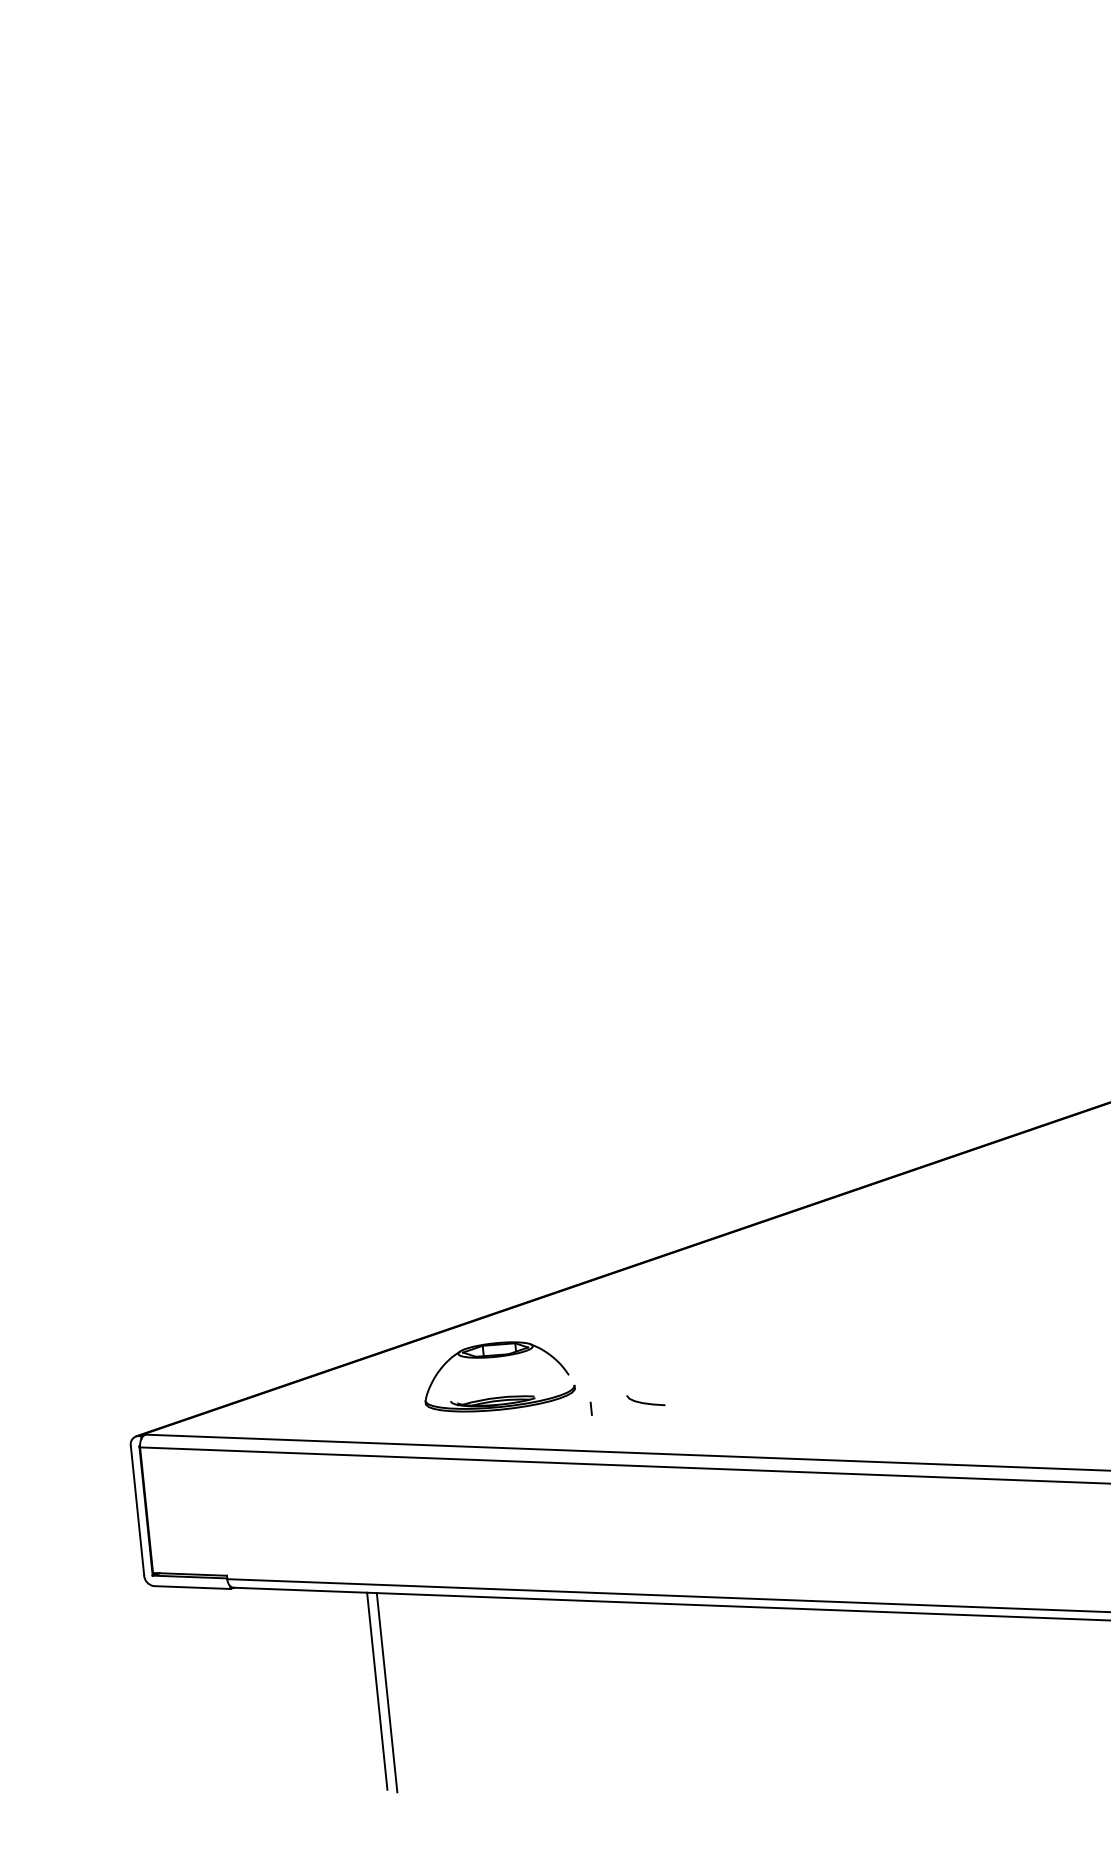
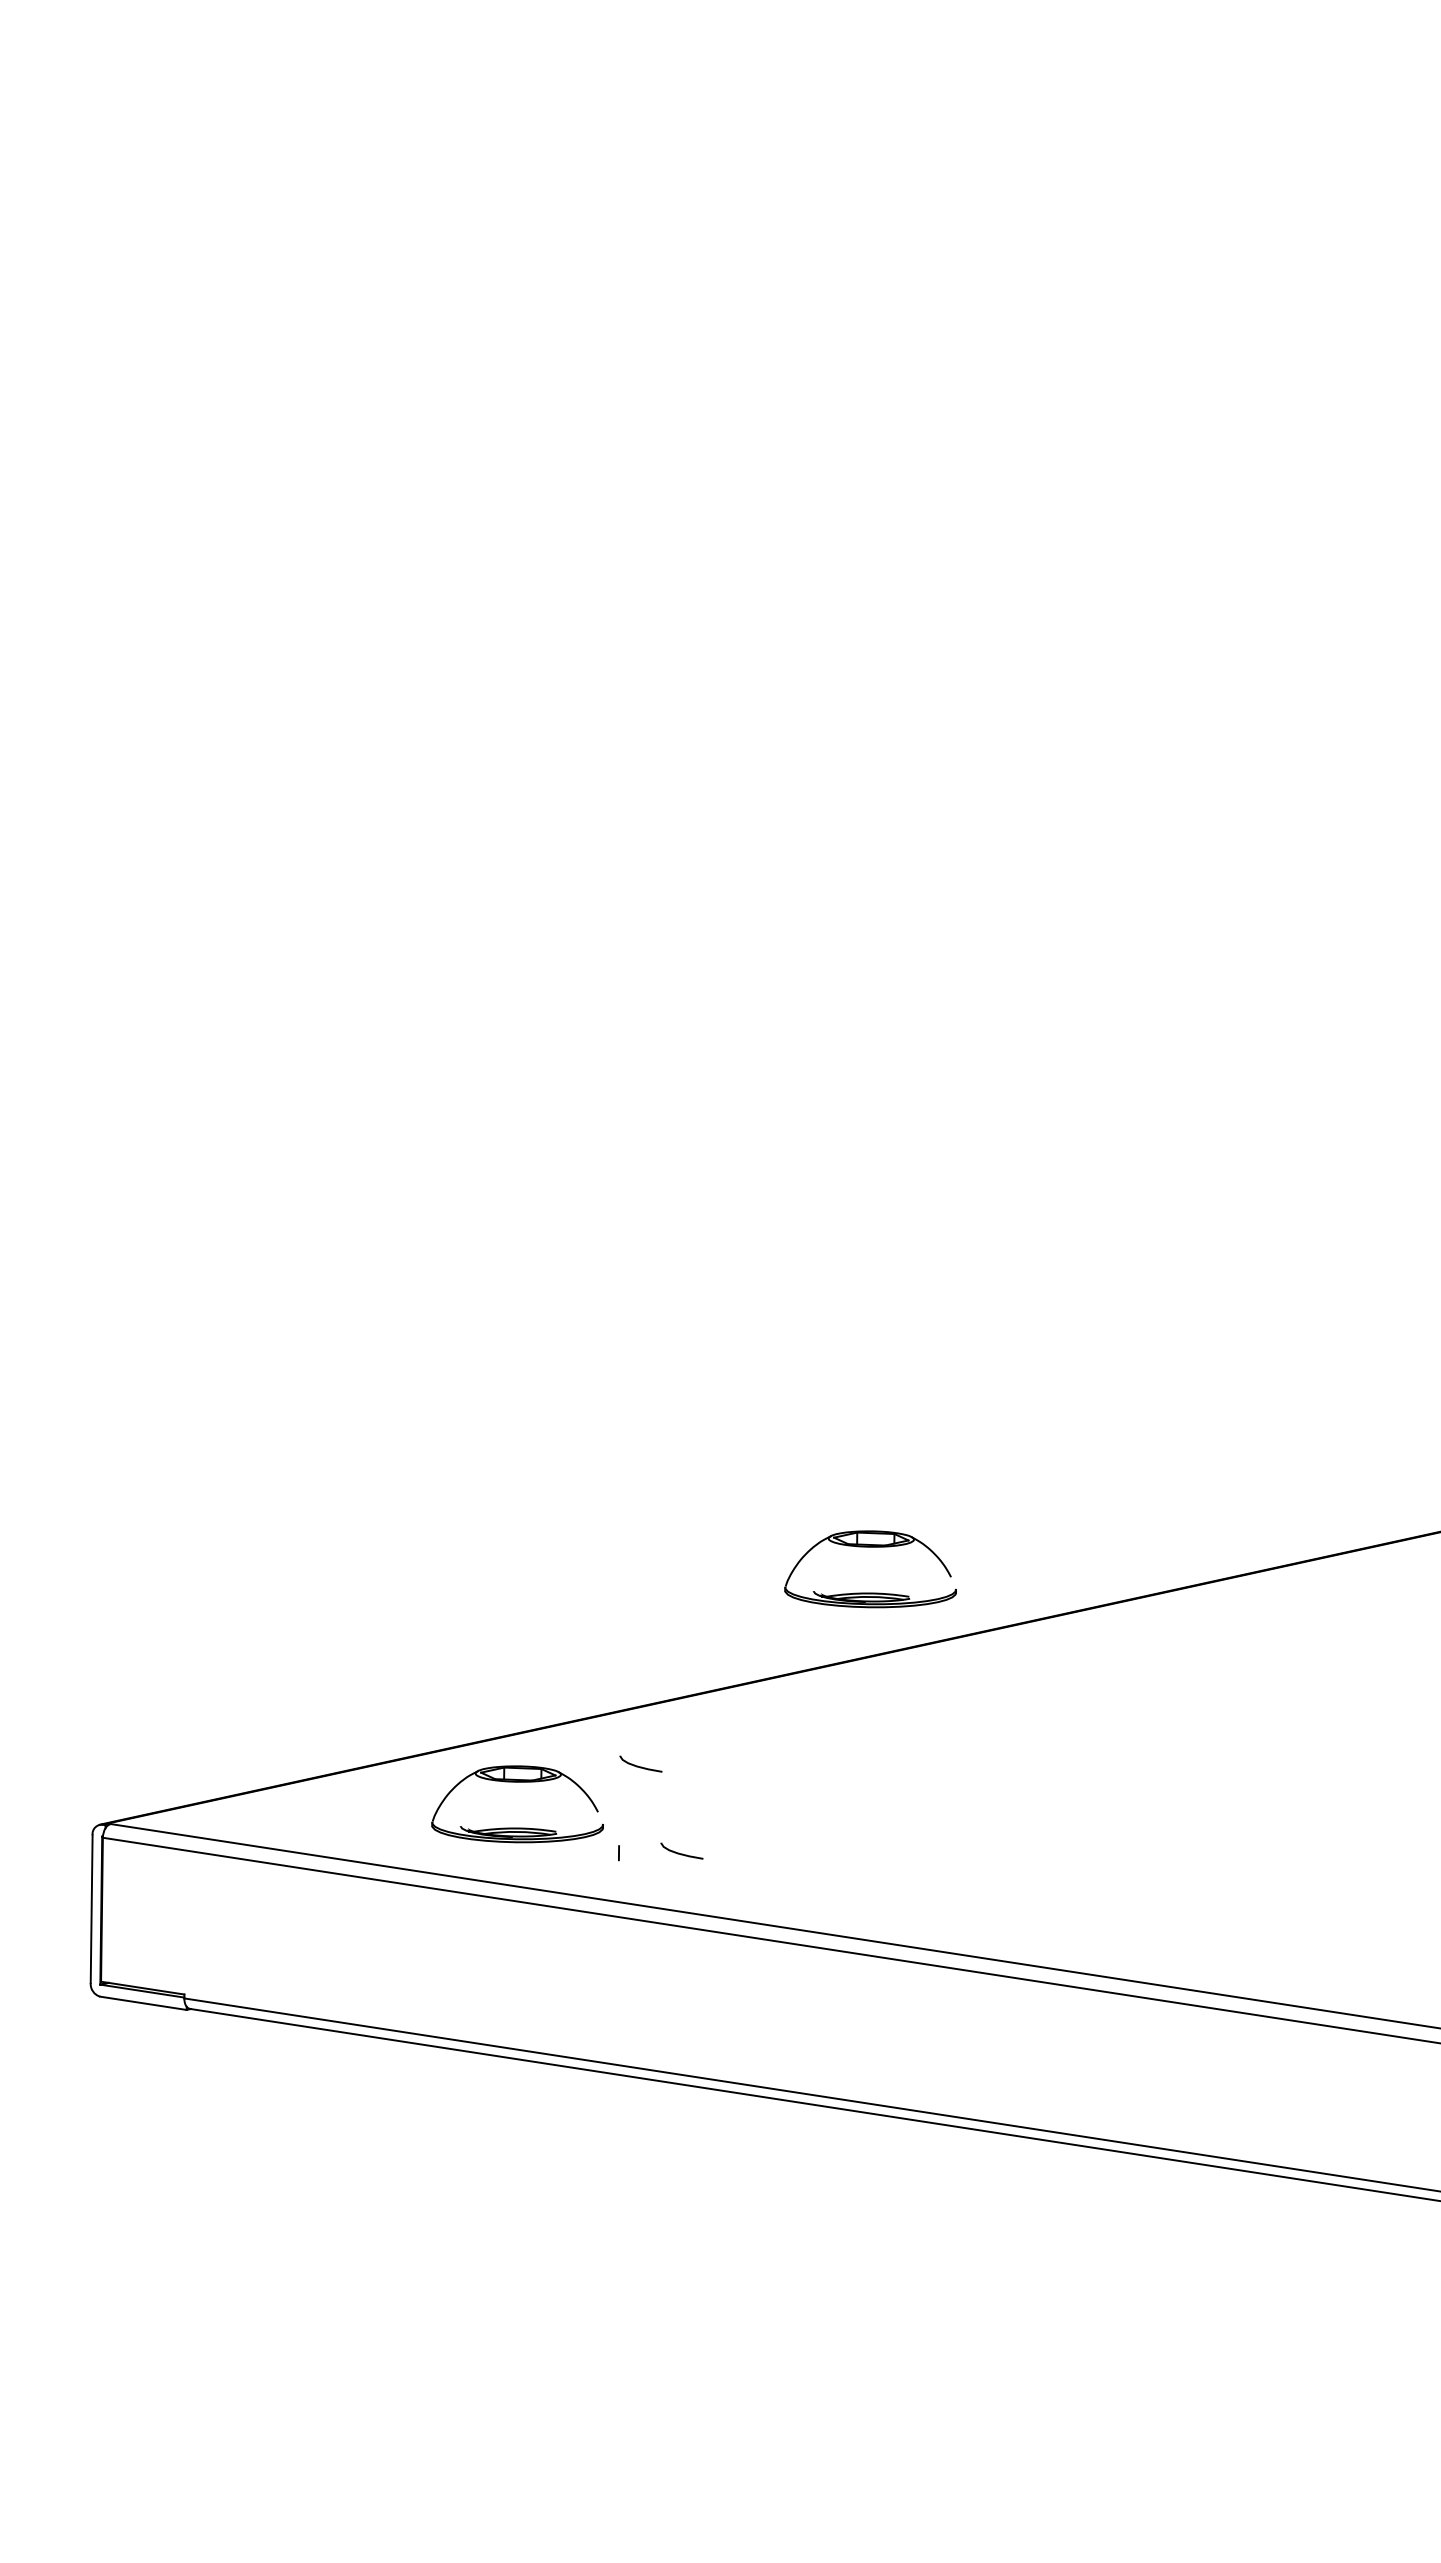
part: (779, 1117) -> (870, 1547), added
curve: (599, 1330) -> (638, 1765), added
line: (377, 1690) -> (339, 2144), removed
line: (387, 1692) -> (350, 2147), removed

